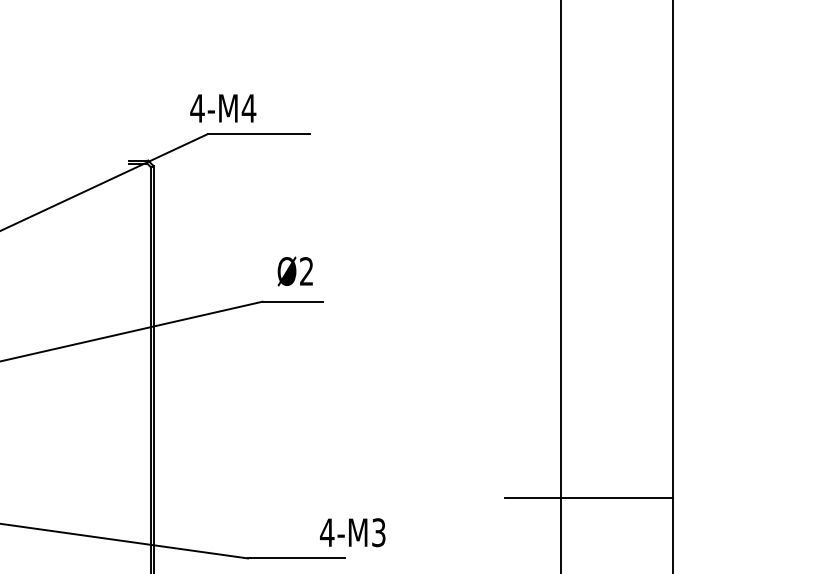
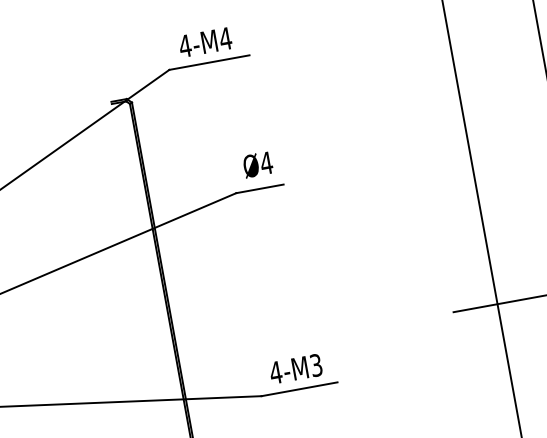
text: (223, 108) -> (205, 42), moved
text: (306, 271) -> (266, 163), Ø2 -> Ø4
text: (352, 532) -> (295, 368), moved

